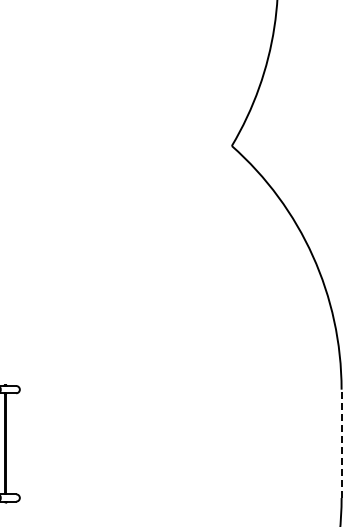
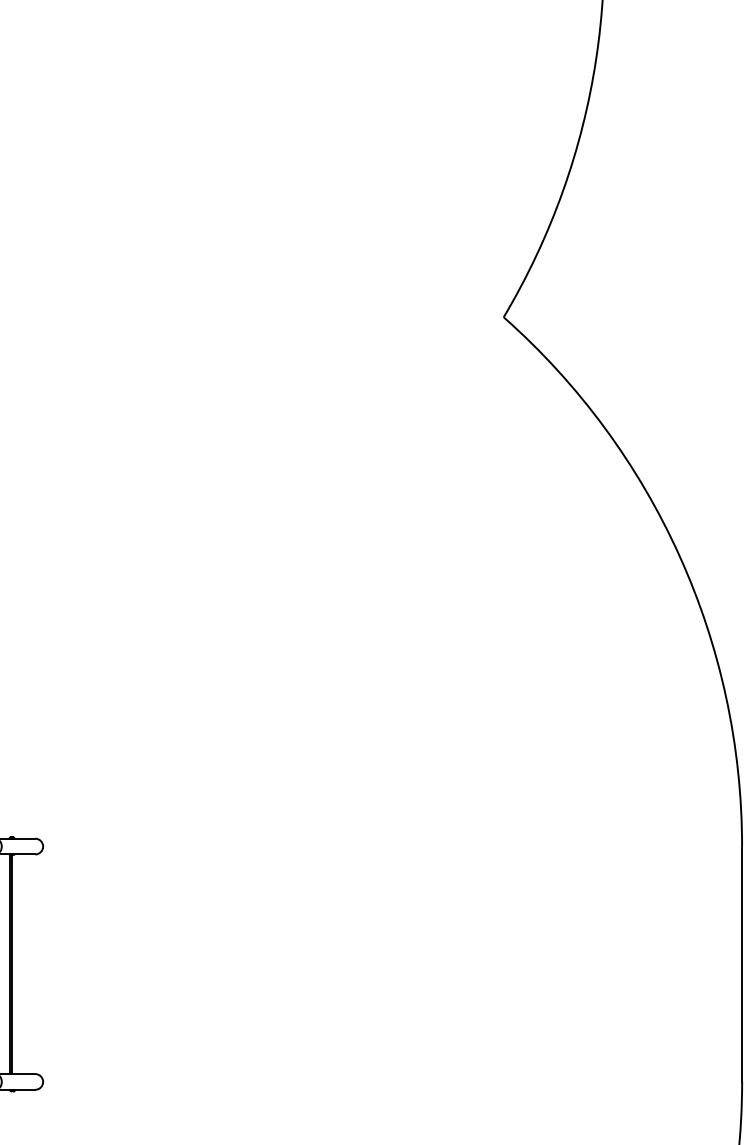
line: (341, 443) -> (741, 963), dashed -> solid

